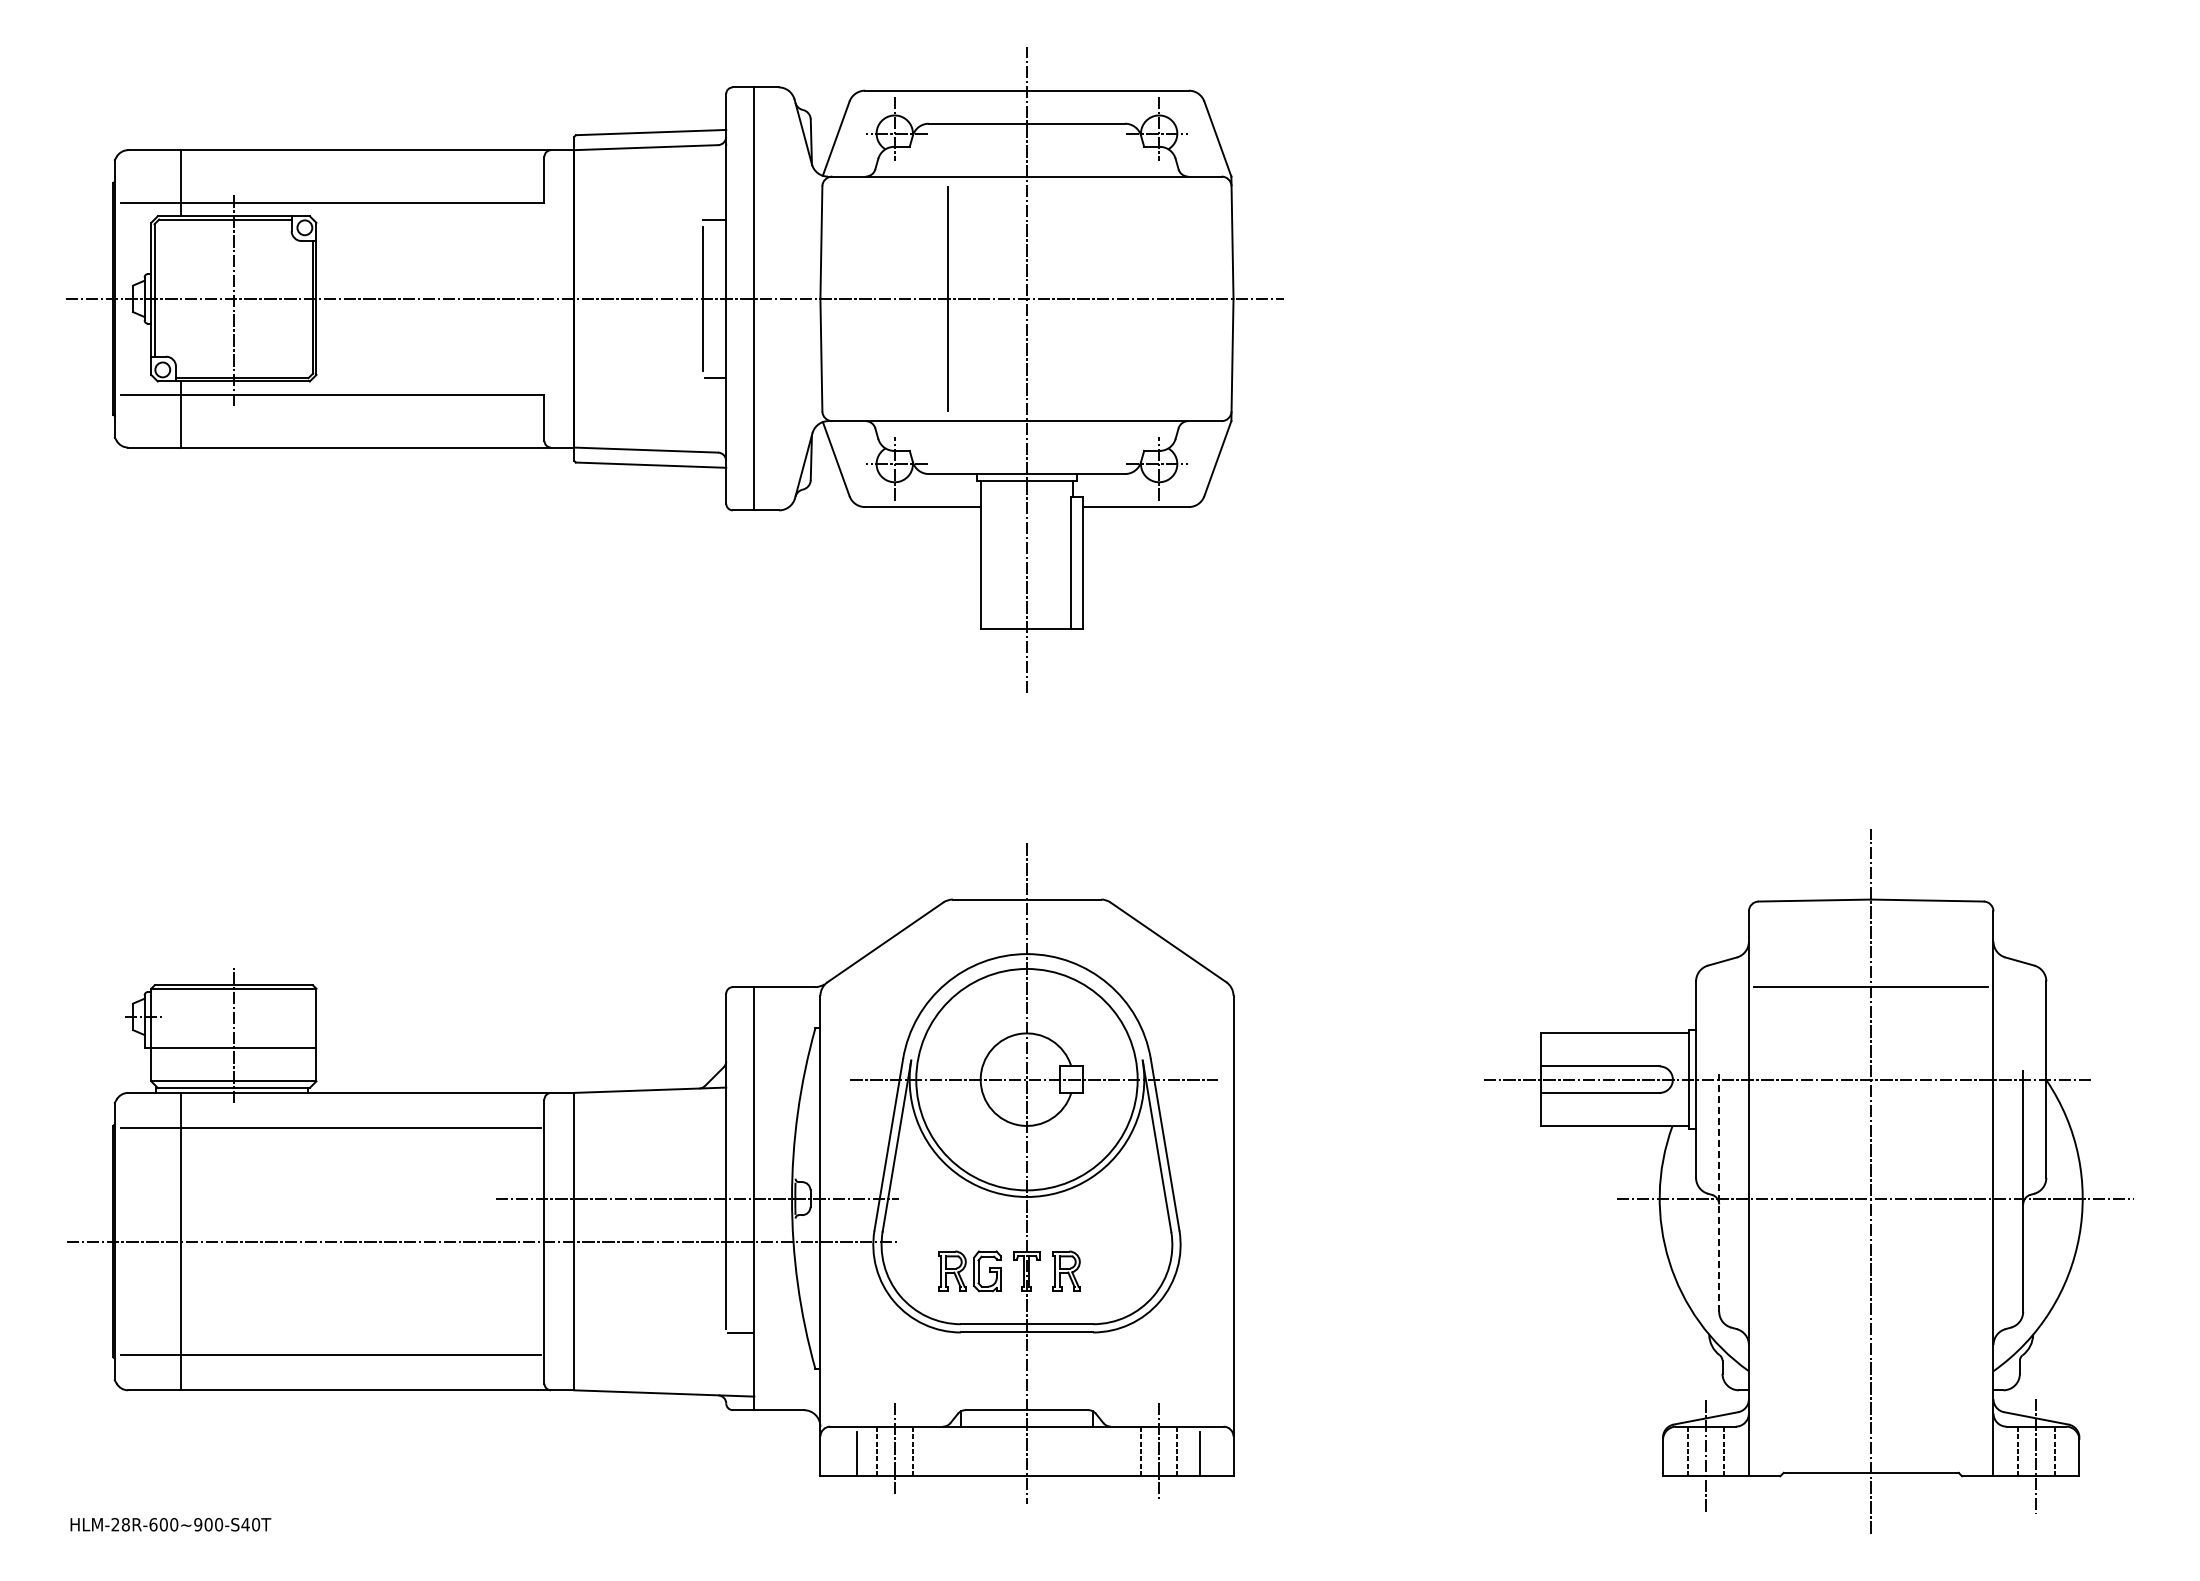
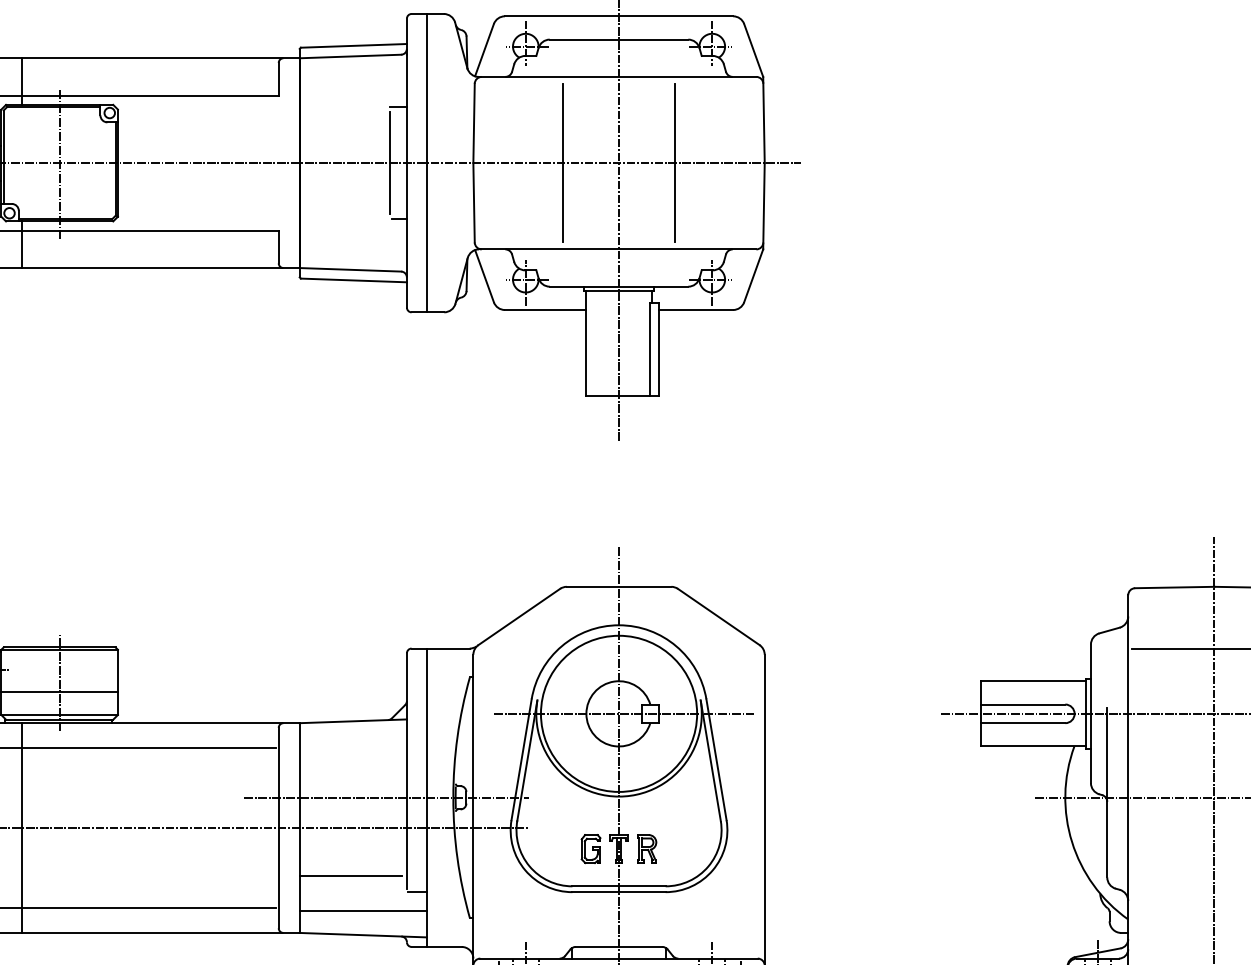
line: (1106, 298) -> (675, 162), added
line: (1719, 1191) -> (1107, 792), dashed -> solid
part: (952, 1270) -> (566, 848), removed
line: (646, 1309) -> (350, 875), added
line: (664, 1358) -> (363, 910), added

